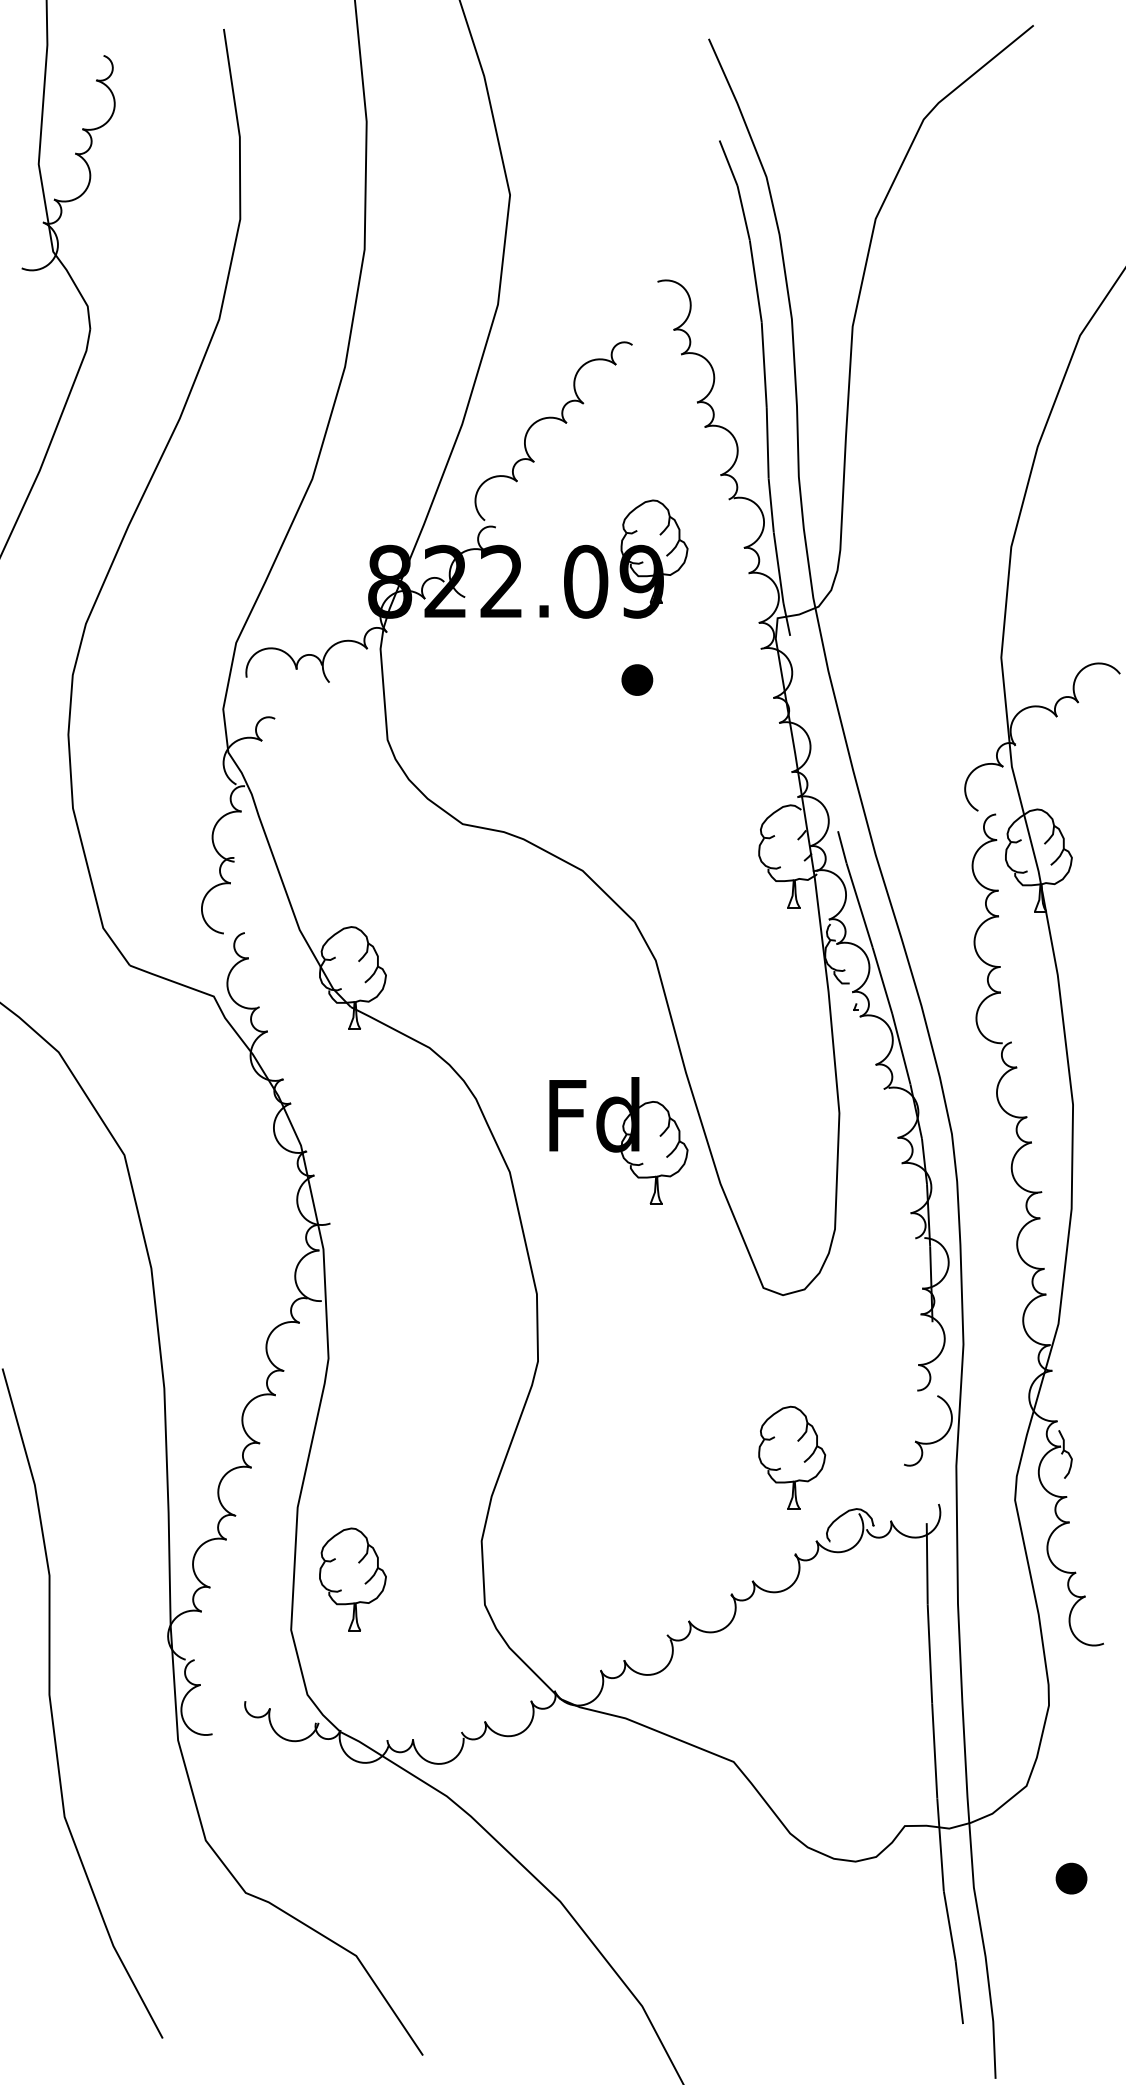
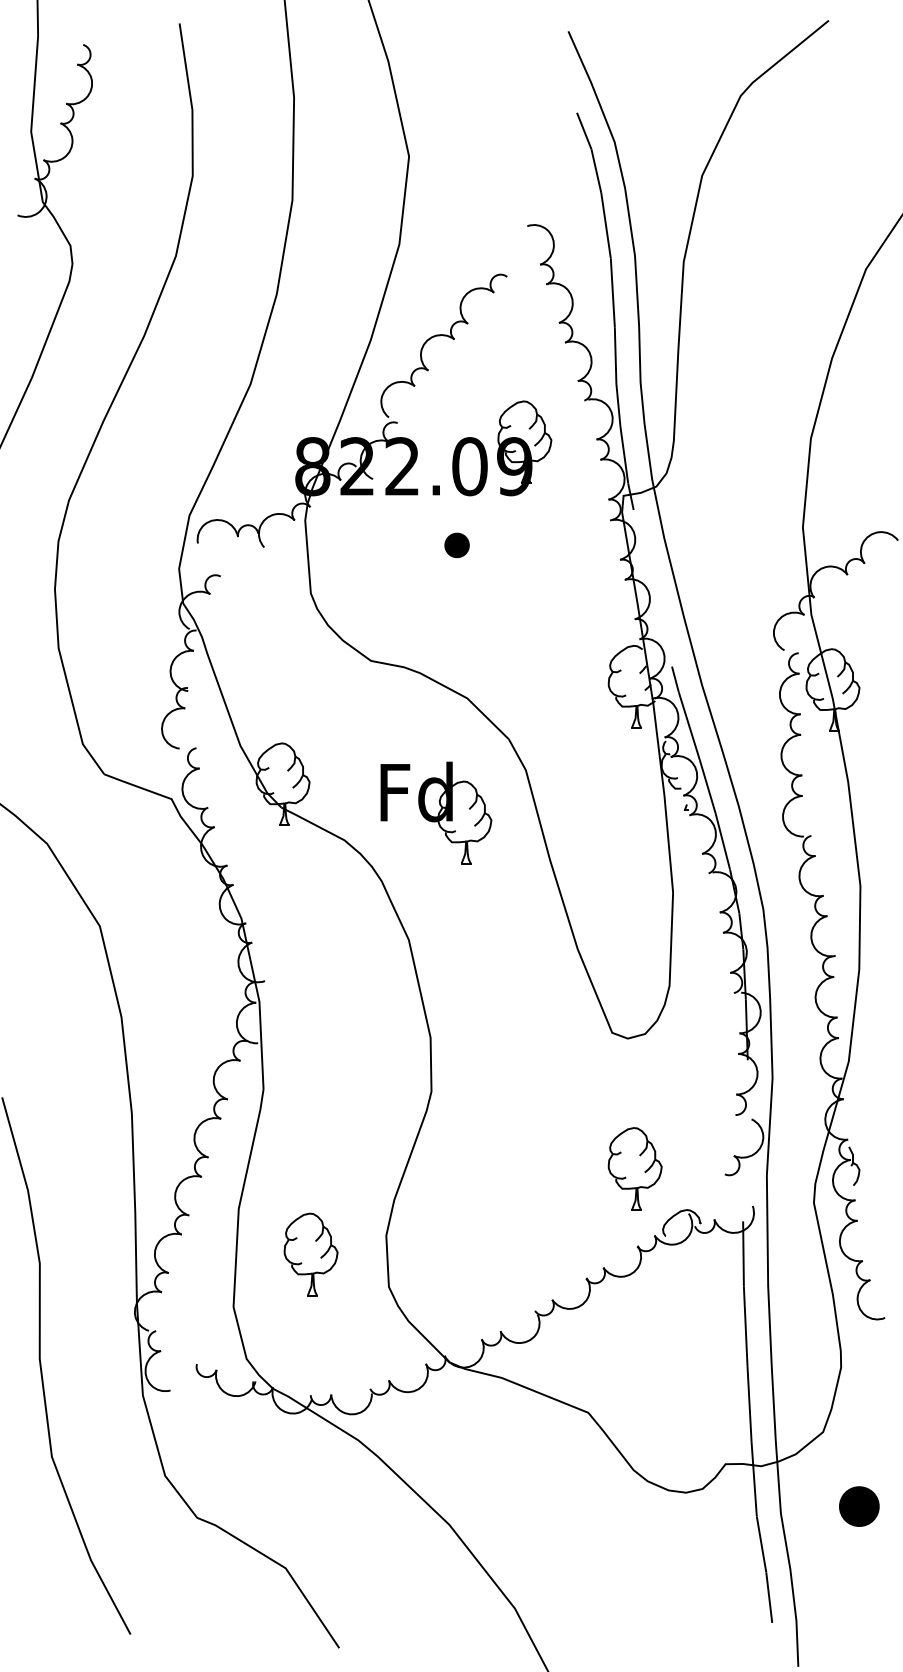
part: (636, 680) -> (456, 545), moved
part: (619, 1140) -> (436, 812), moved
part: (352, 1579) -> (310, 1254), moved
part: (1070, 1877) -> (858, 1505), size x1.6

